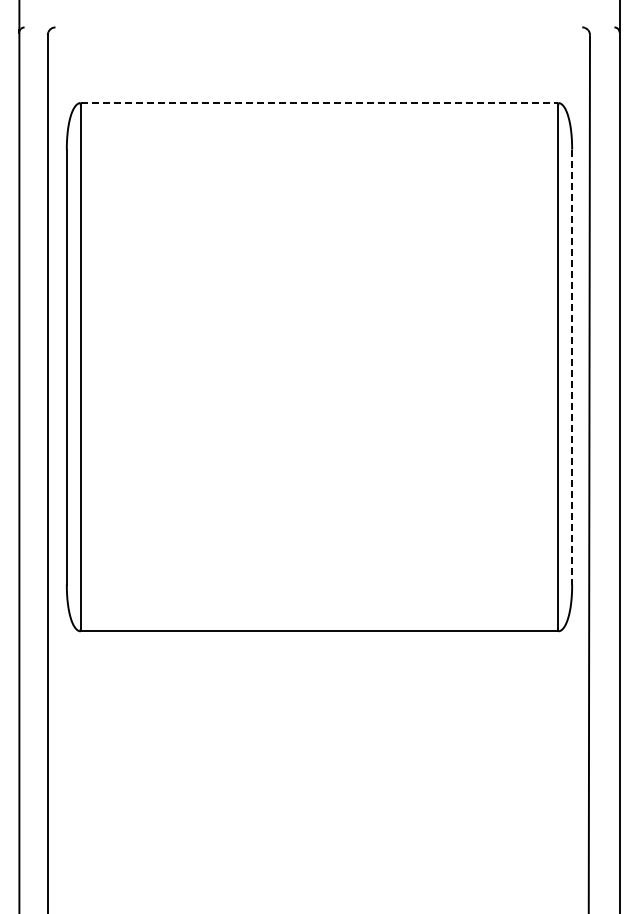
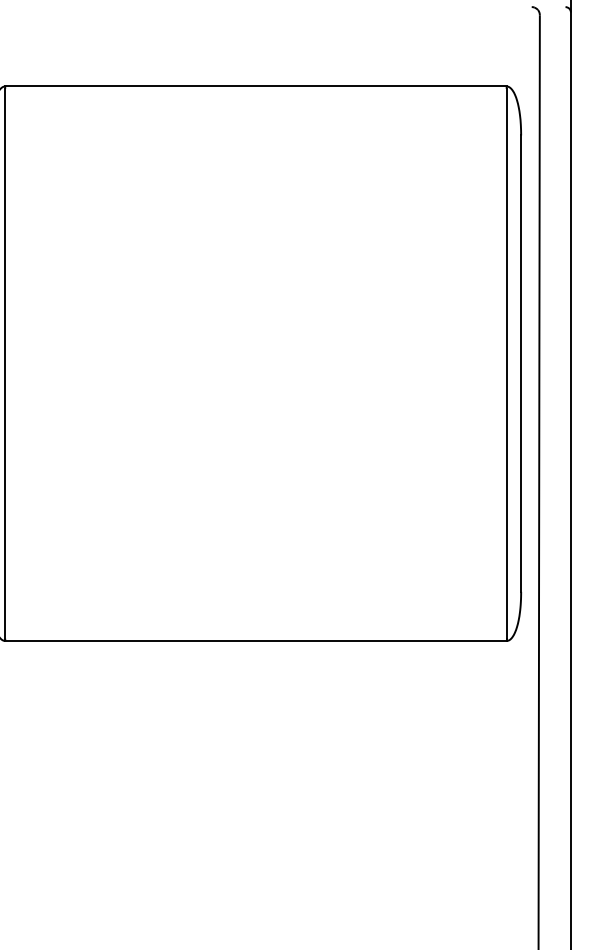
line: (319, 103) -> (255, 86), dashed -> solid
line: (572, 367) -> (521, 364), dashed -> solid

